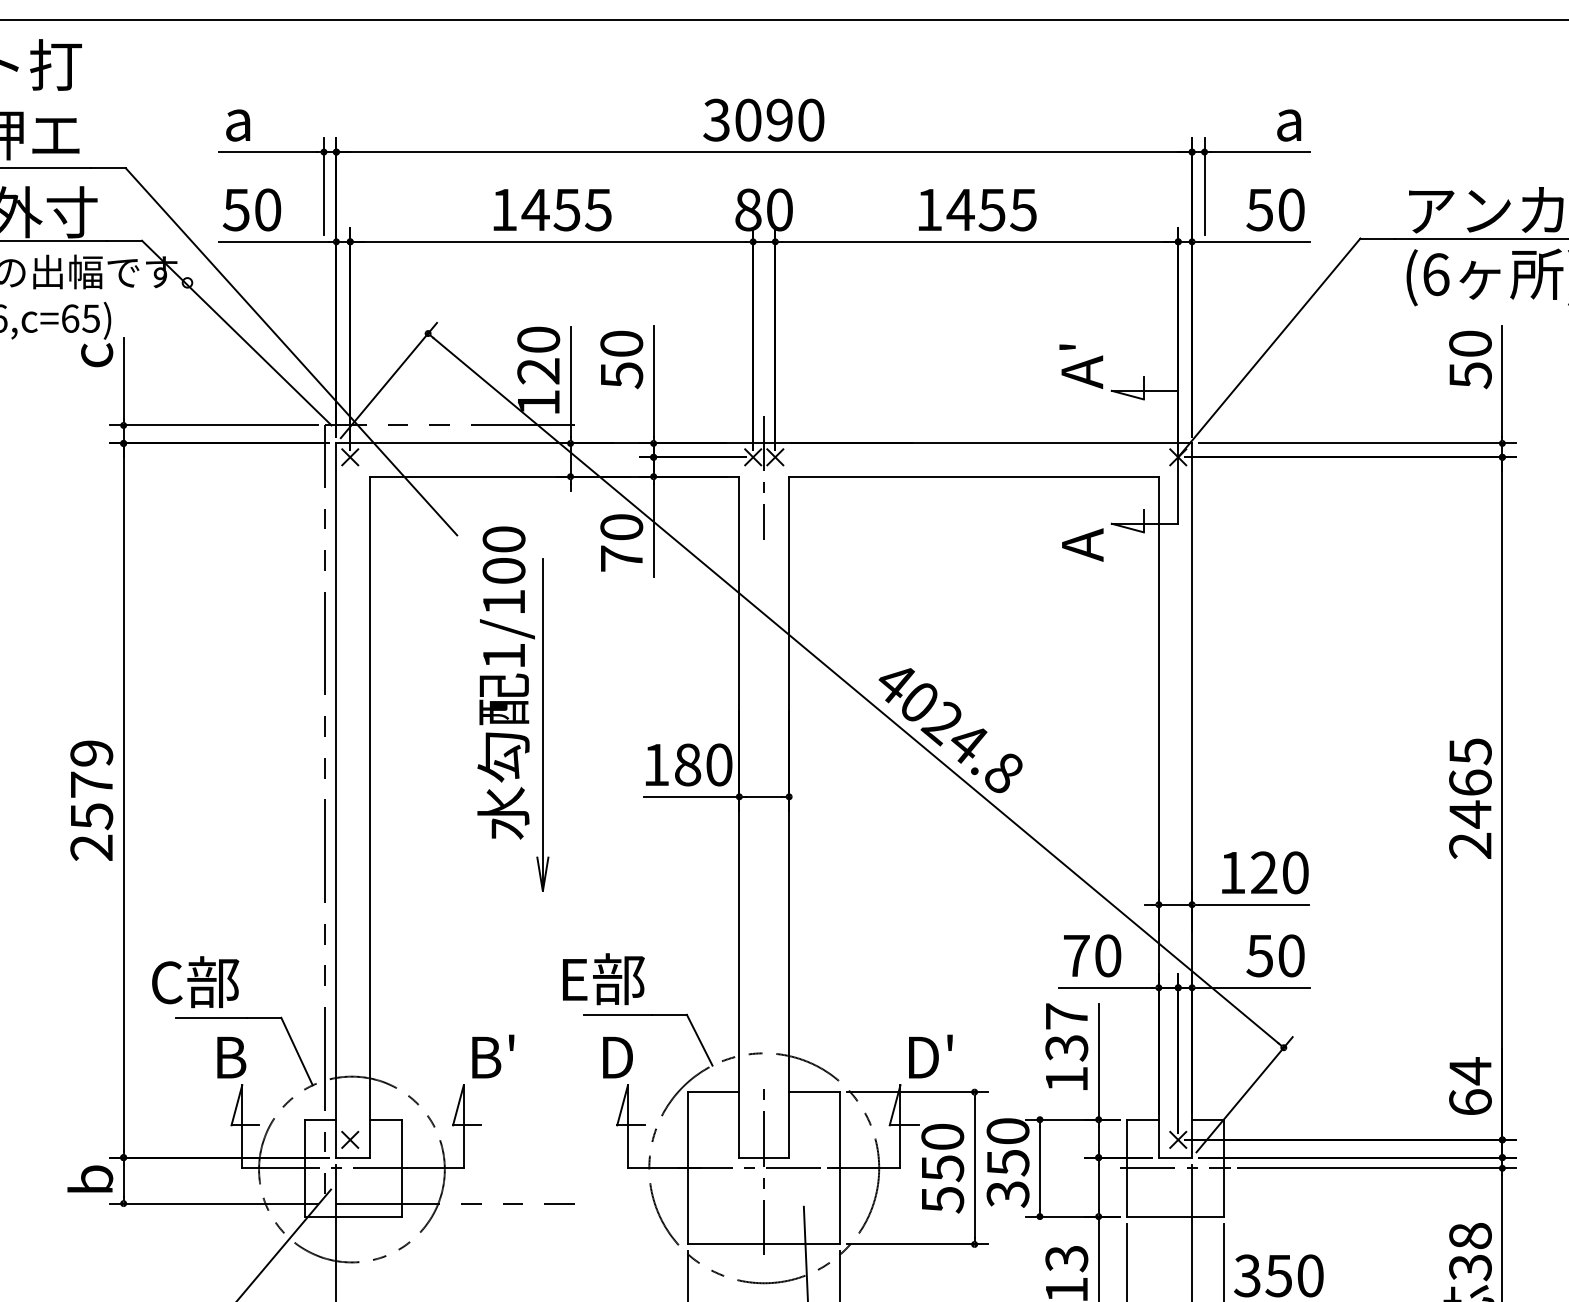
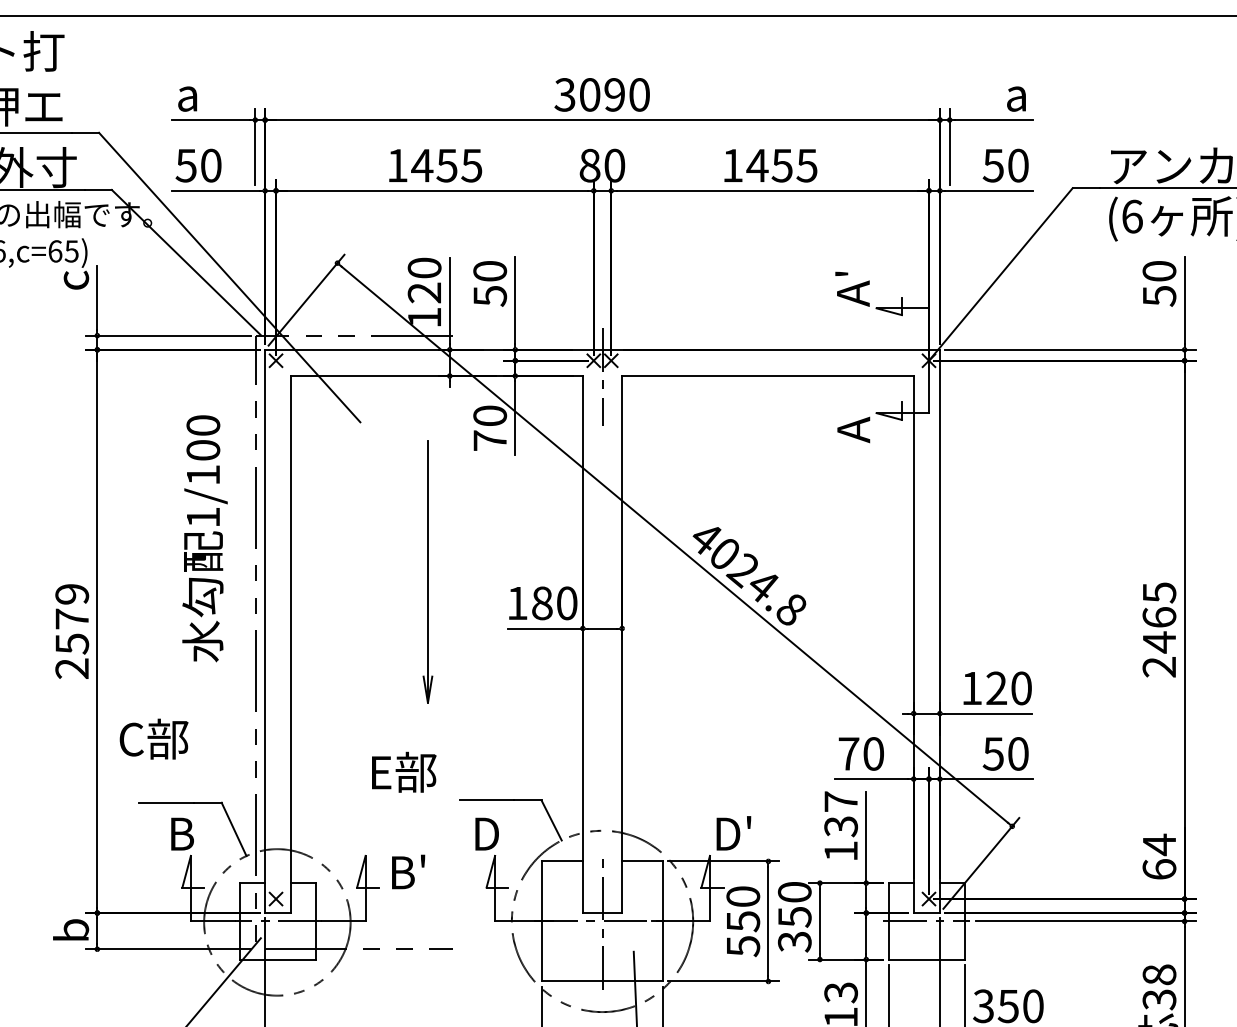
text: (505, 682) -> (204, 538), moved
text: (603, 979) -> (404, 772), moved
text: (195, 982) -> (154, 739), moved
text: (493, 1056) -> (408, 871), moved

